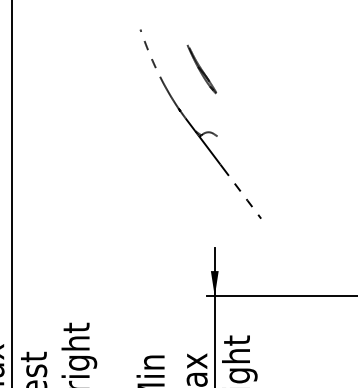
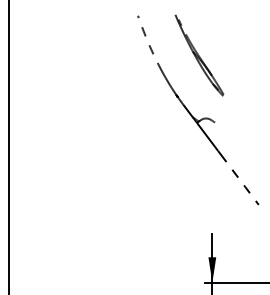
part: (201, 69) -> (199, 55), size x1.67

